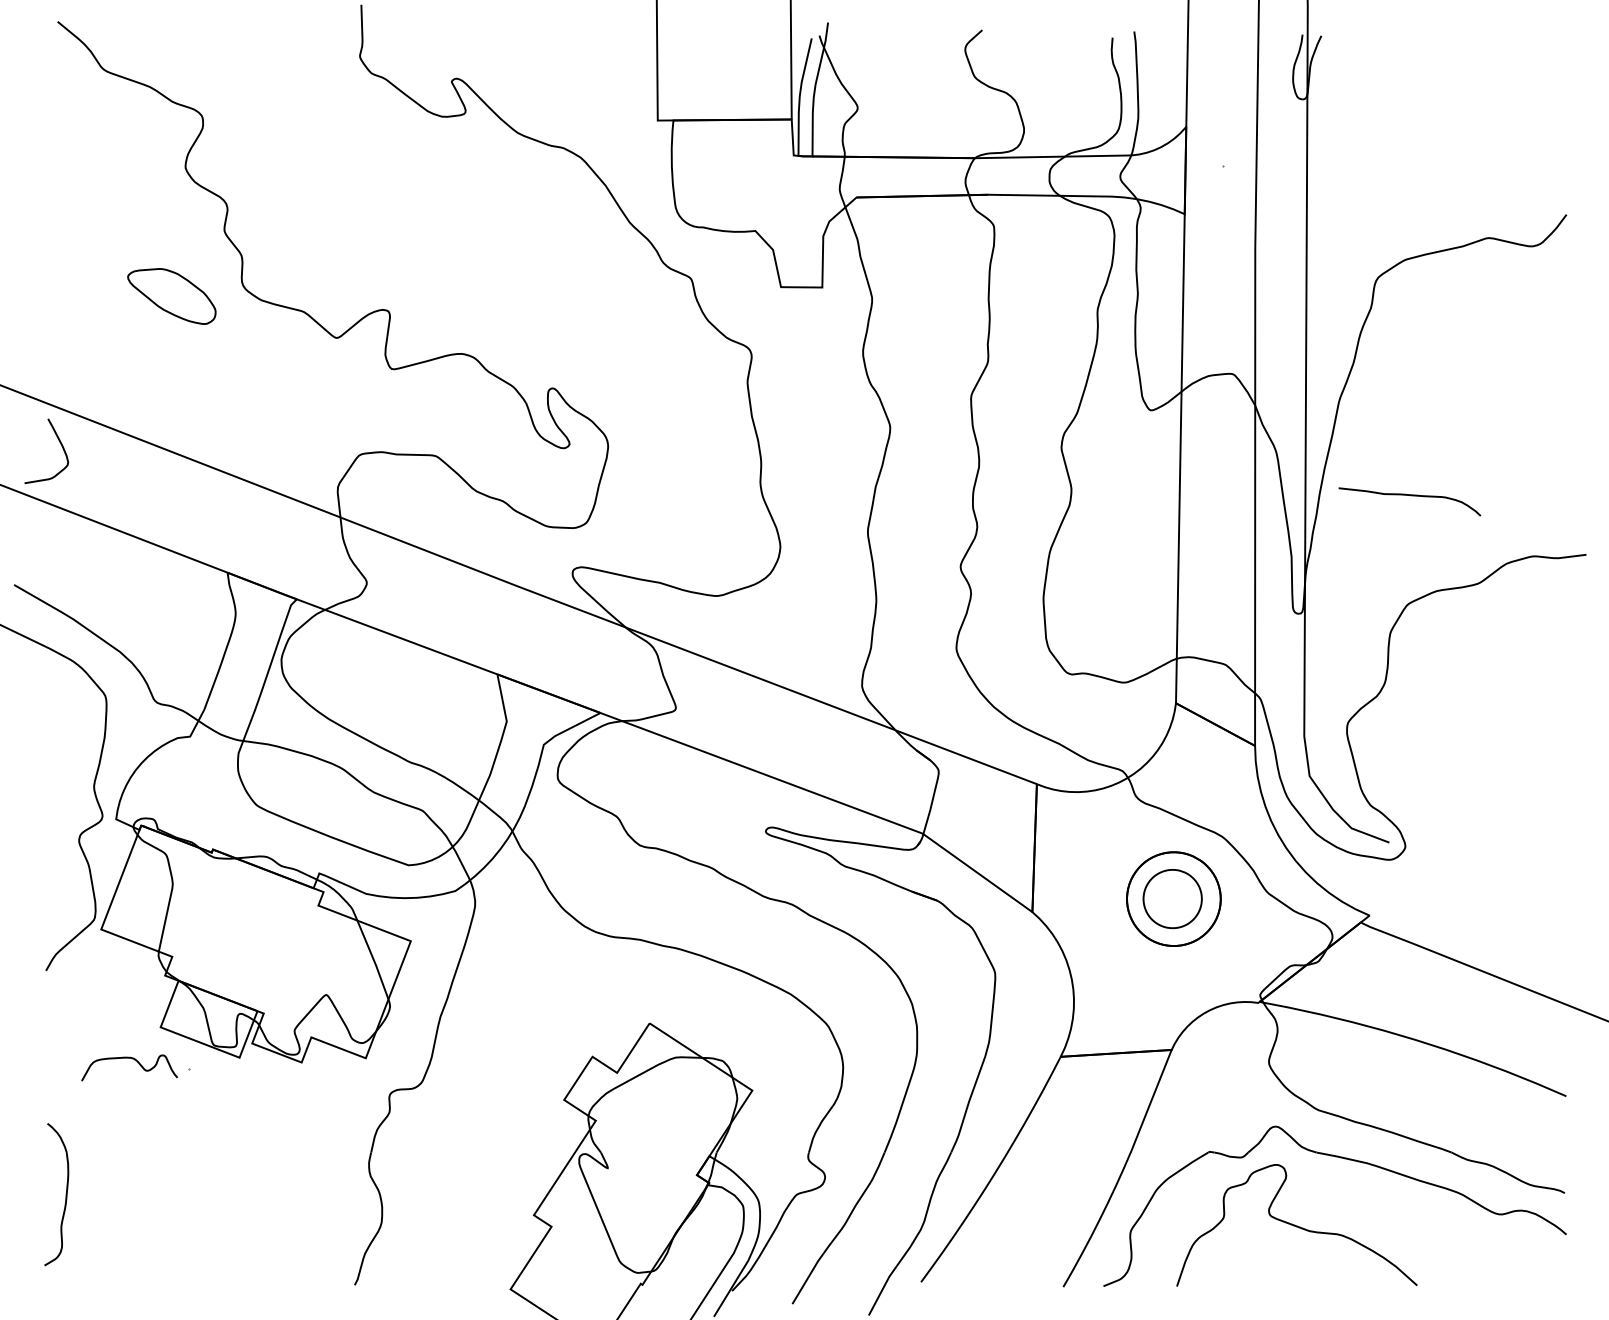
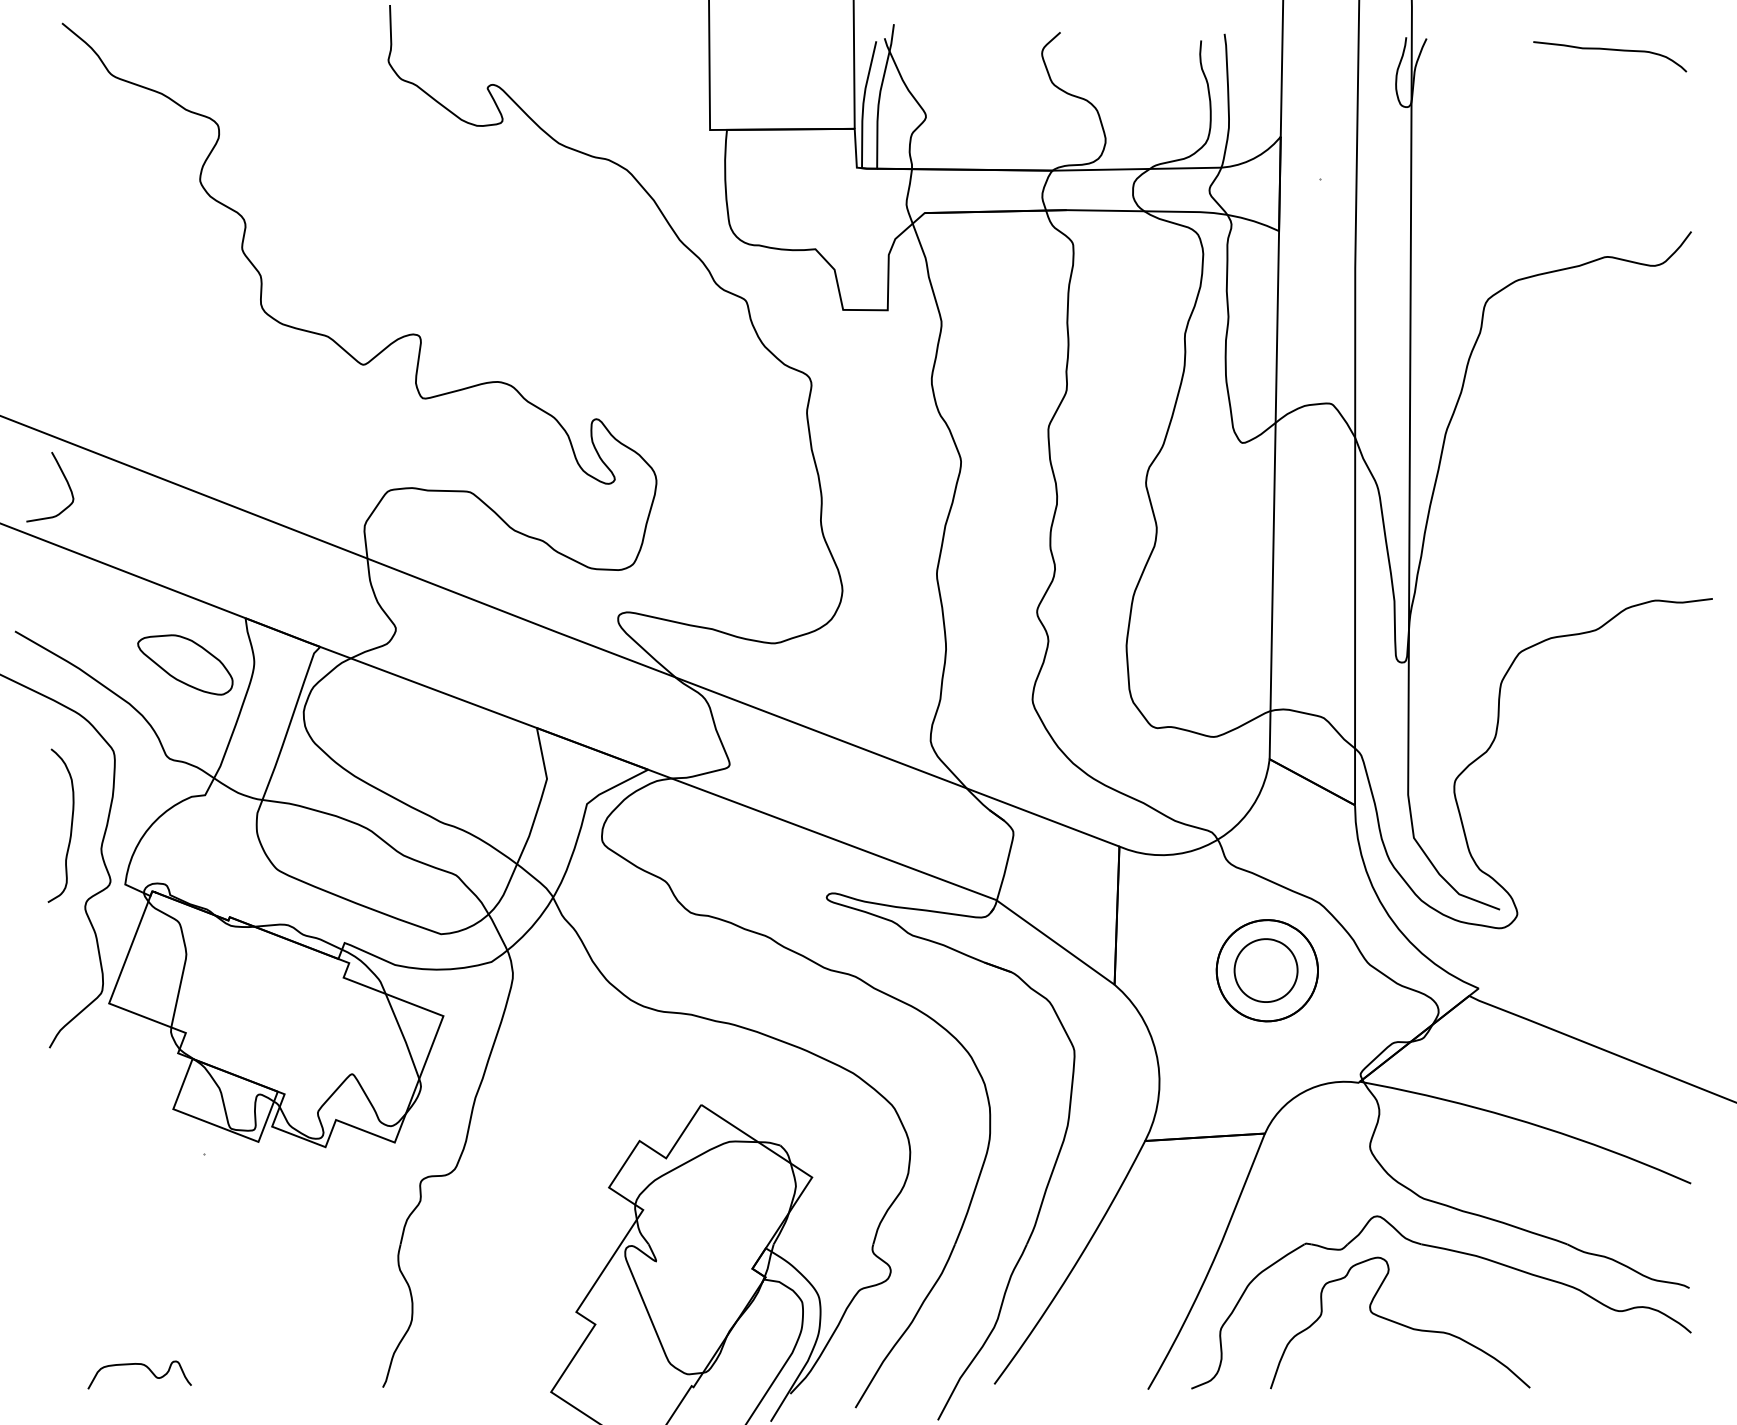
part: (171, 296) -> (185, 664), moved
curve: (1410, 496) -> (1610, 50), moved
curve: (131, 1059) -> (141, 1365), moved
curve: (65, 1195) -> (70, 826), moved

